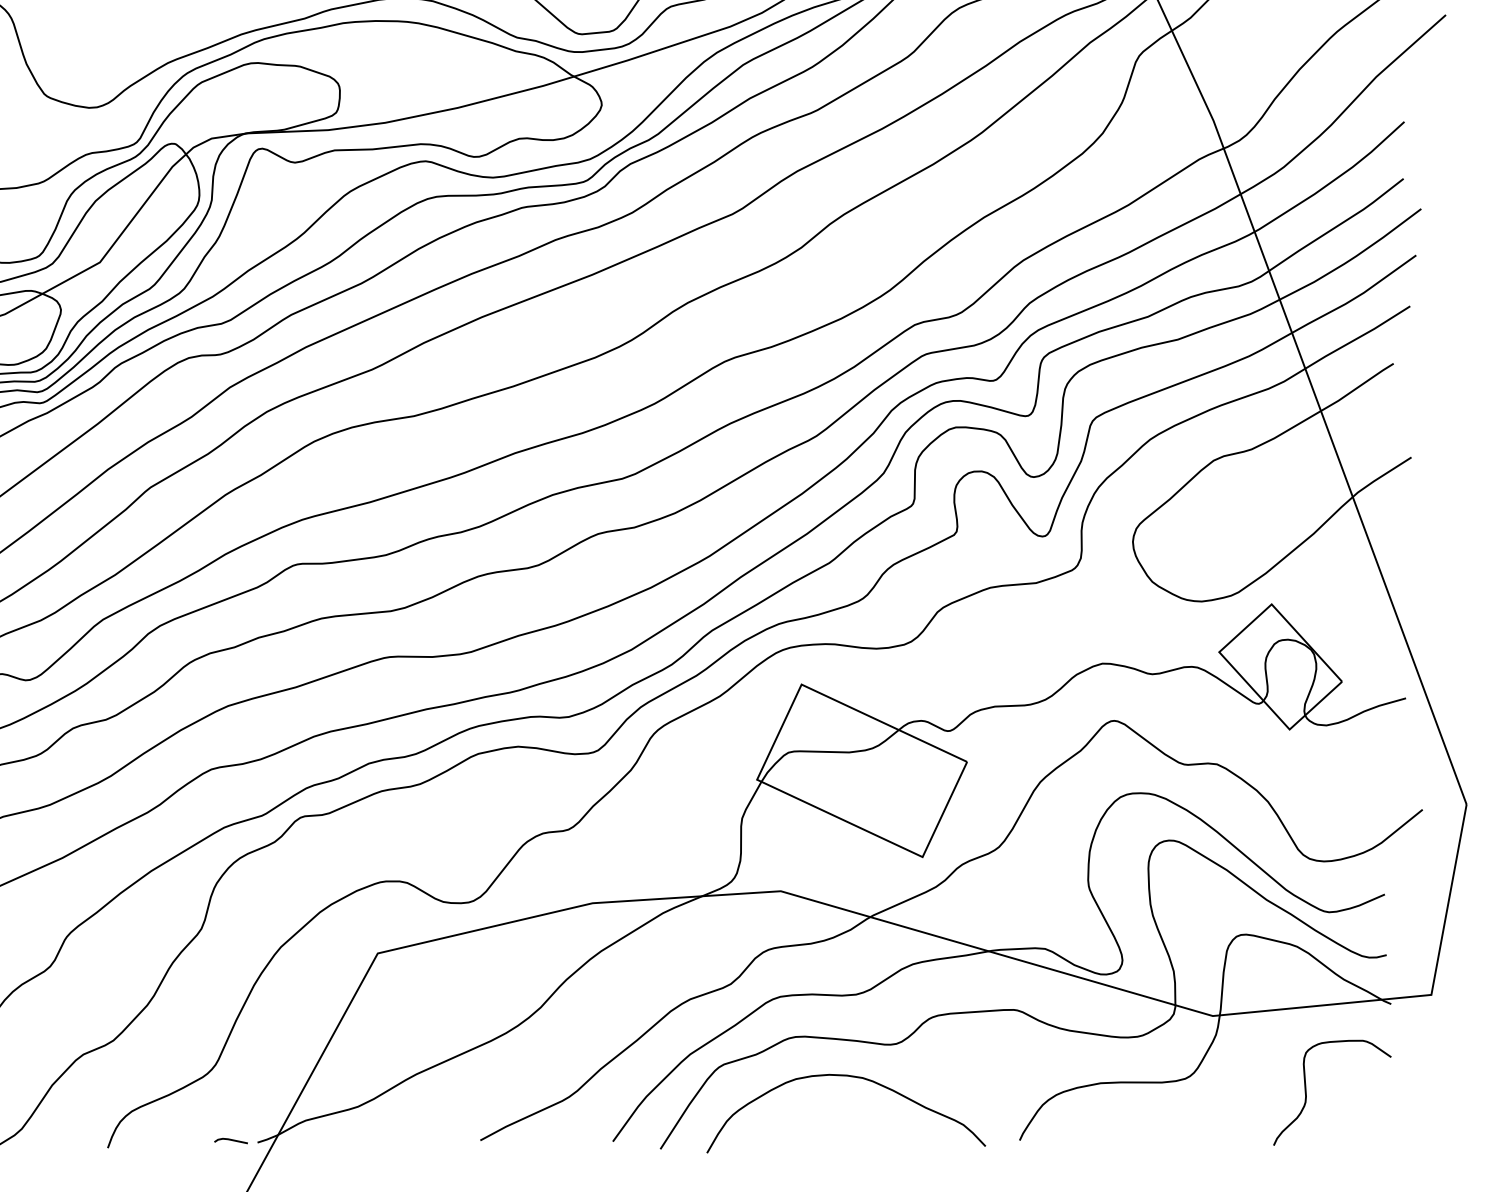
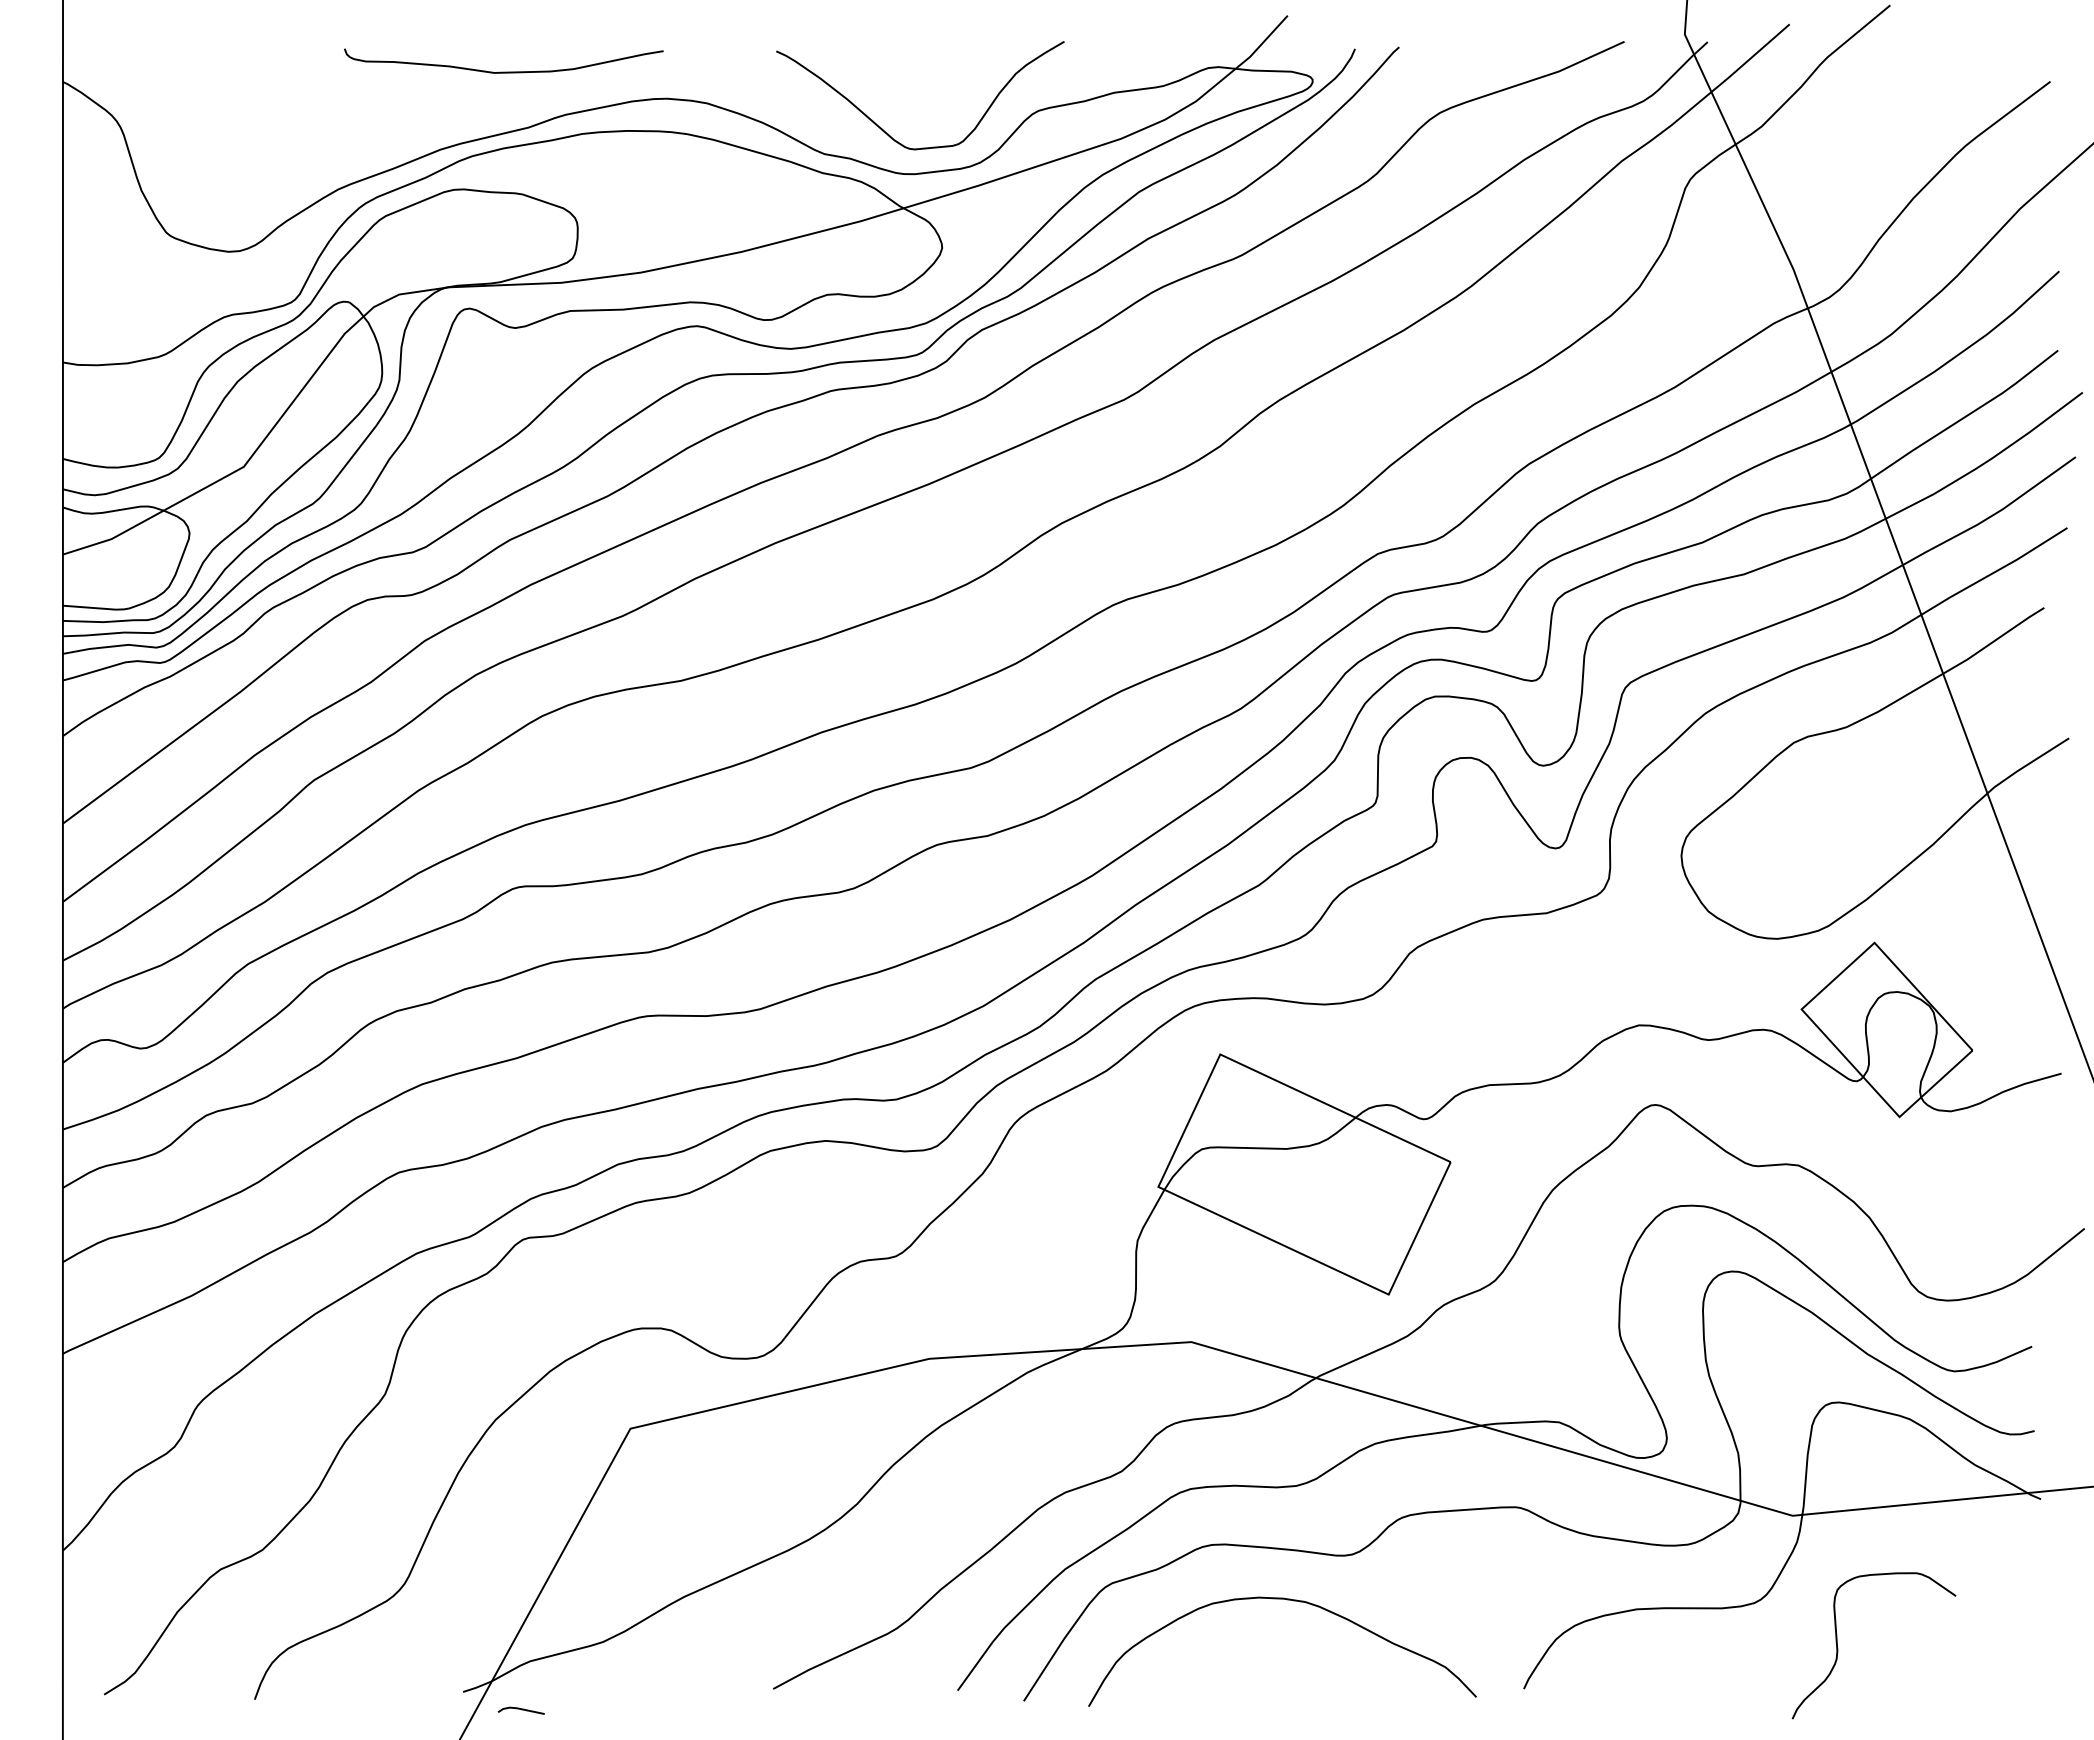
curve: (1306, 1094) -> (1838, 1648), moved
line: (230, 1140) -> (520, 1709), moved

